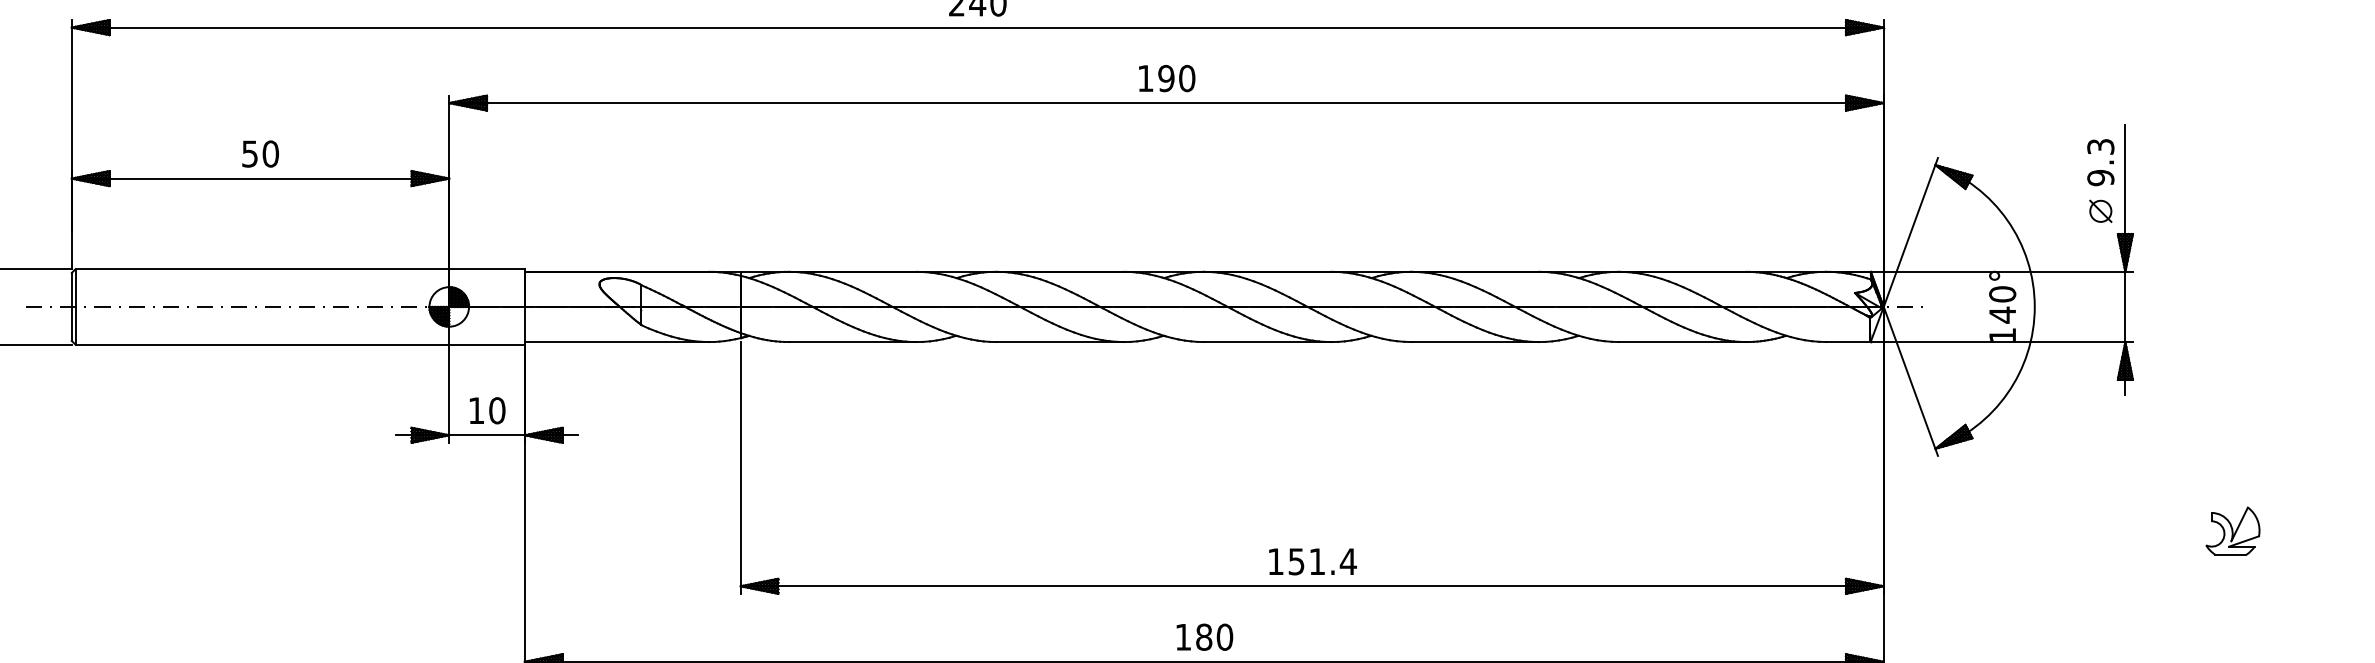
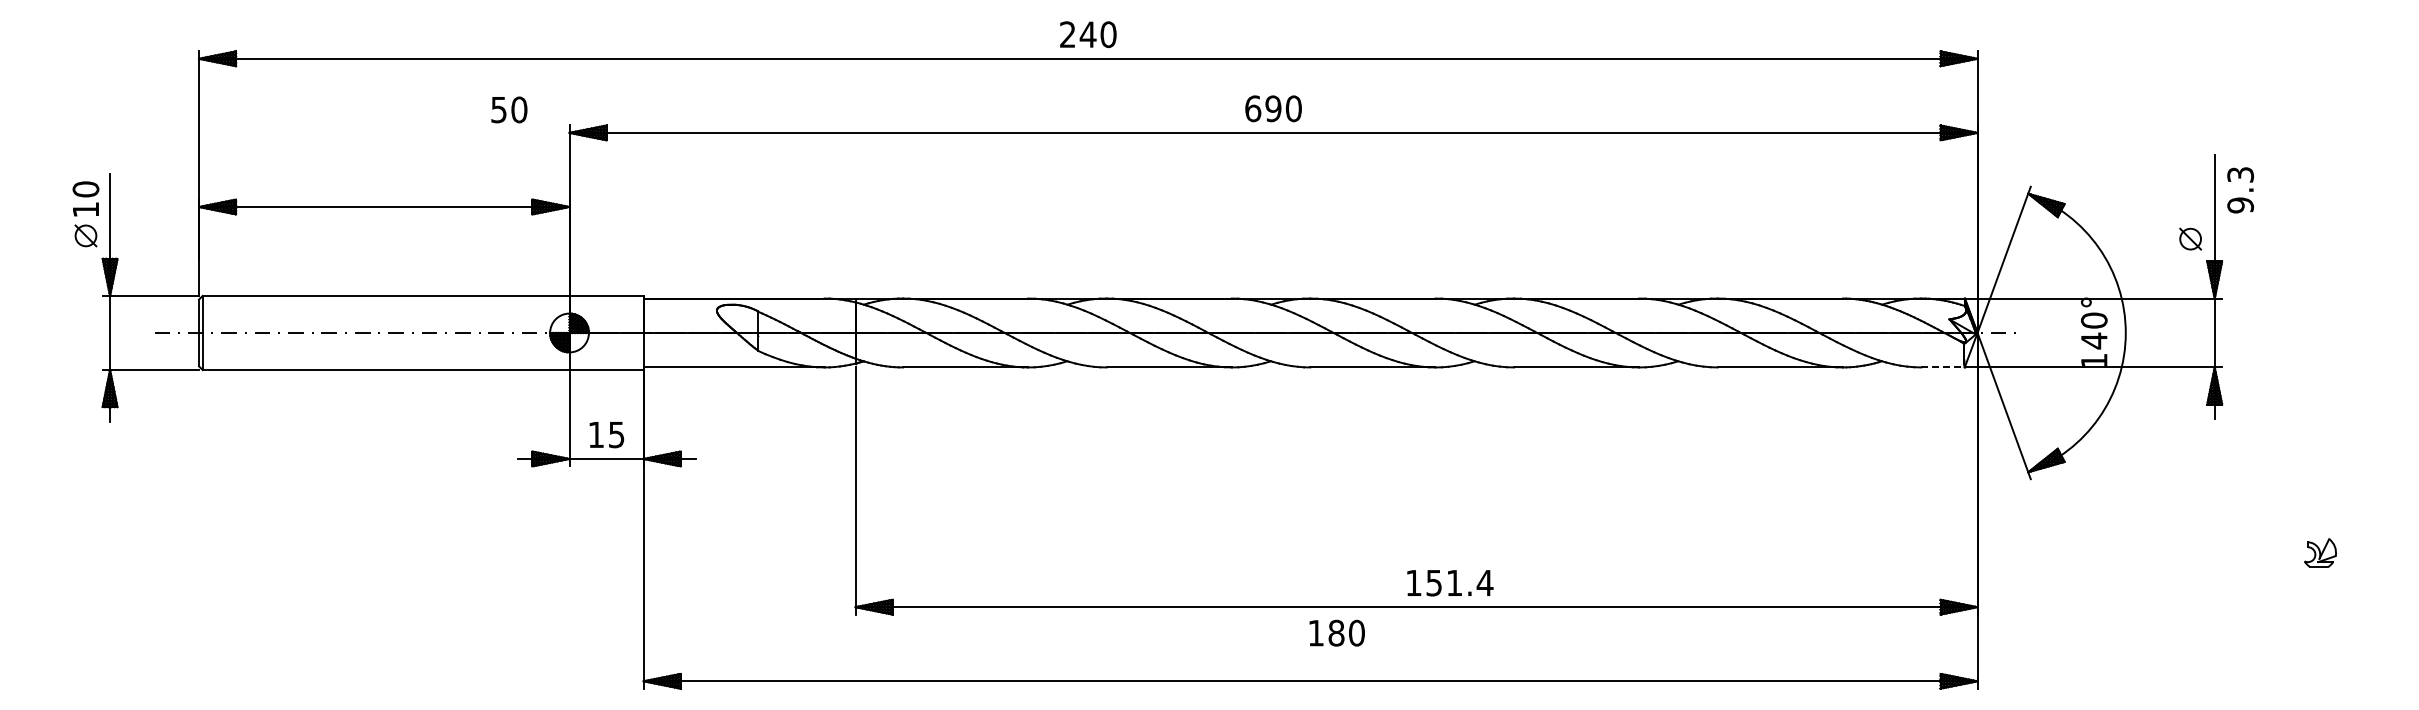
text: (1146, 78) -> (1253, 108), 190 -> 690
text: (260, 153) -> (509, 109), moved
text: (2100, 162) -> (2240, 190), moved
line: (1849, 342) -> (1943, 367), solid -> dashed
text: (497, 410) -> (616, 434), 10 -> 15
part: (2233, 530) -> (2320, 552), size x0.6
text: (1313, 562) -> (1450, 583), moved
text: (1204, 636) -> (1336, 632), moved

